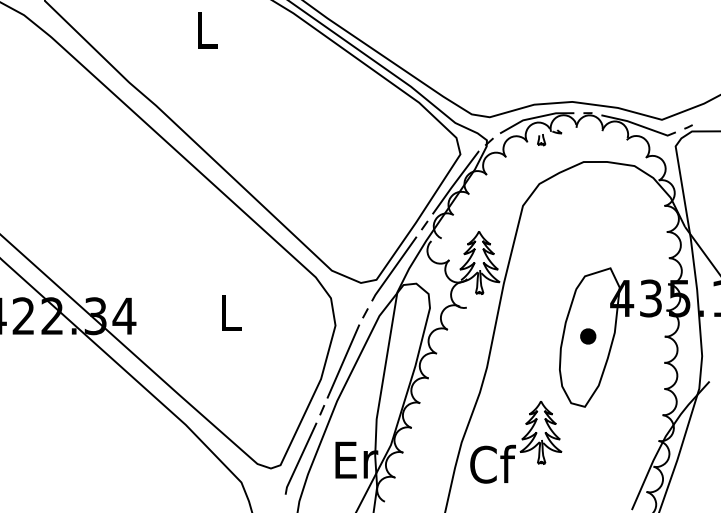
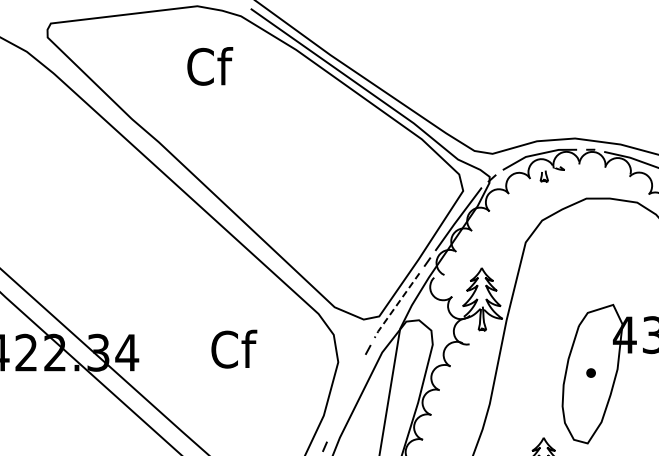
text: (207, 29) -> (210, 66), L -> Cf
line: (393, 269) -> (396, 306), solid -> dashed
text: (231, 312) -> (234, 349), L -> Cf
part: (588, 336) -> (591, 373), size x0.6
line: (343, 361) -> (346, 398), removed

